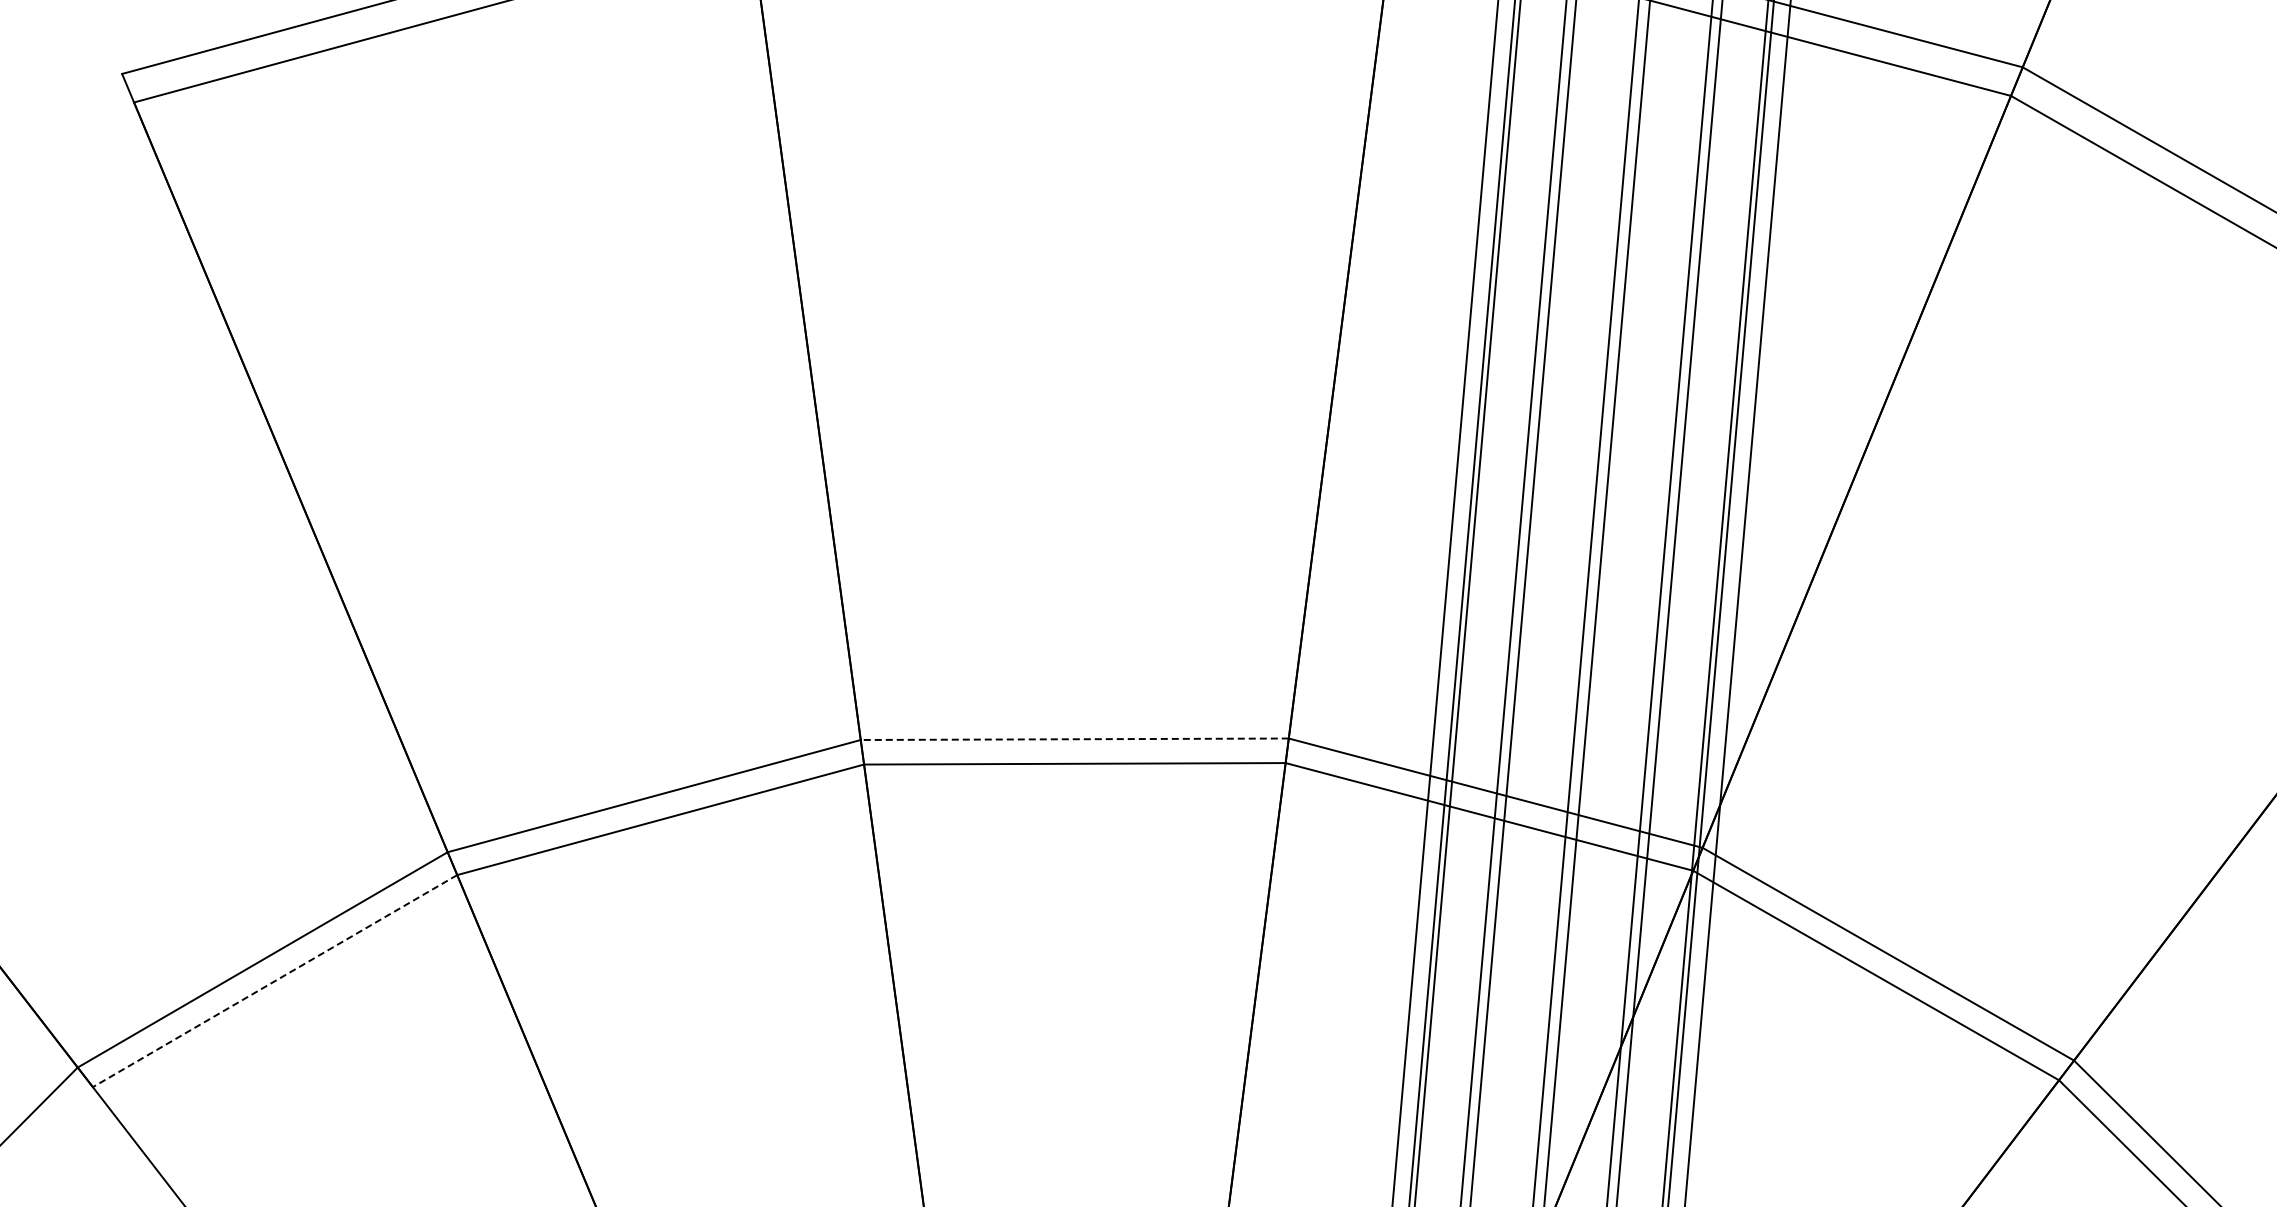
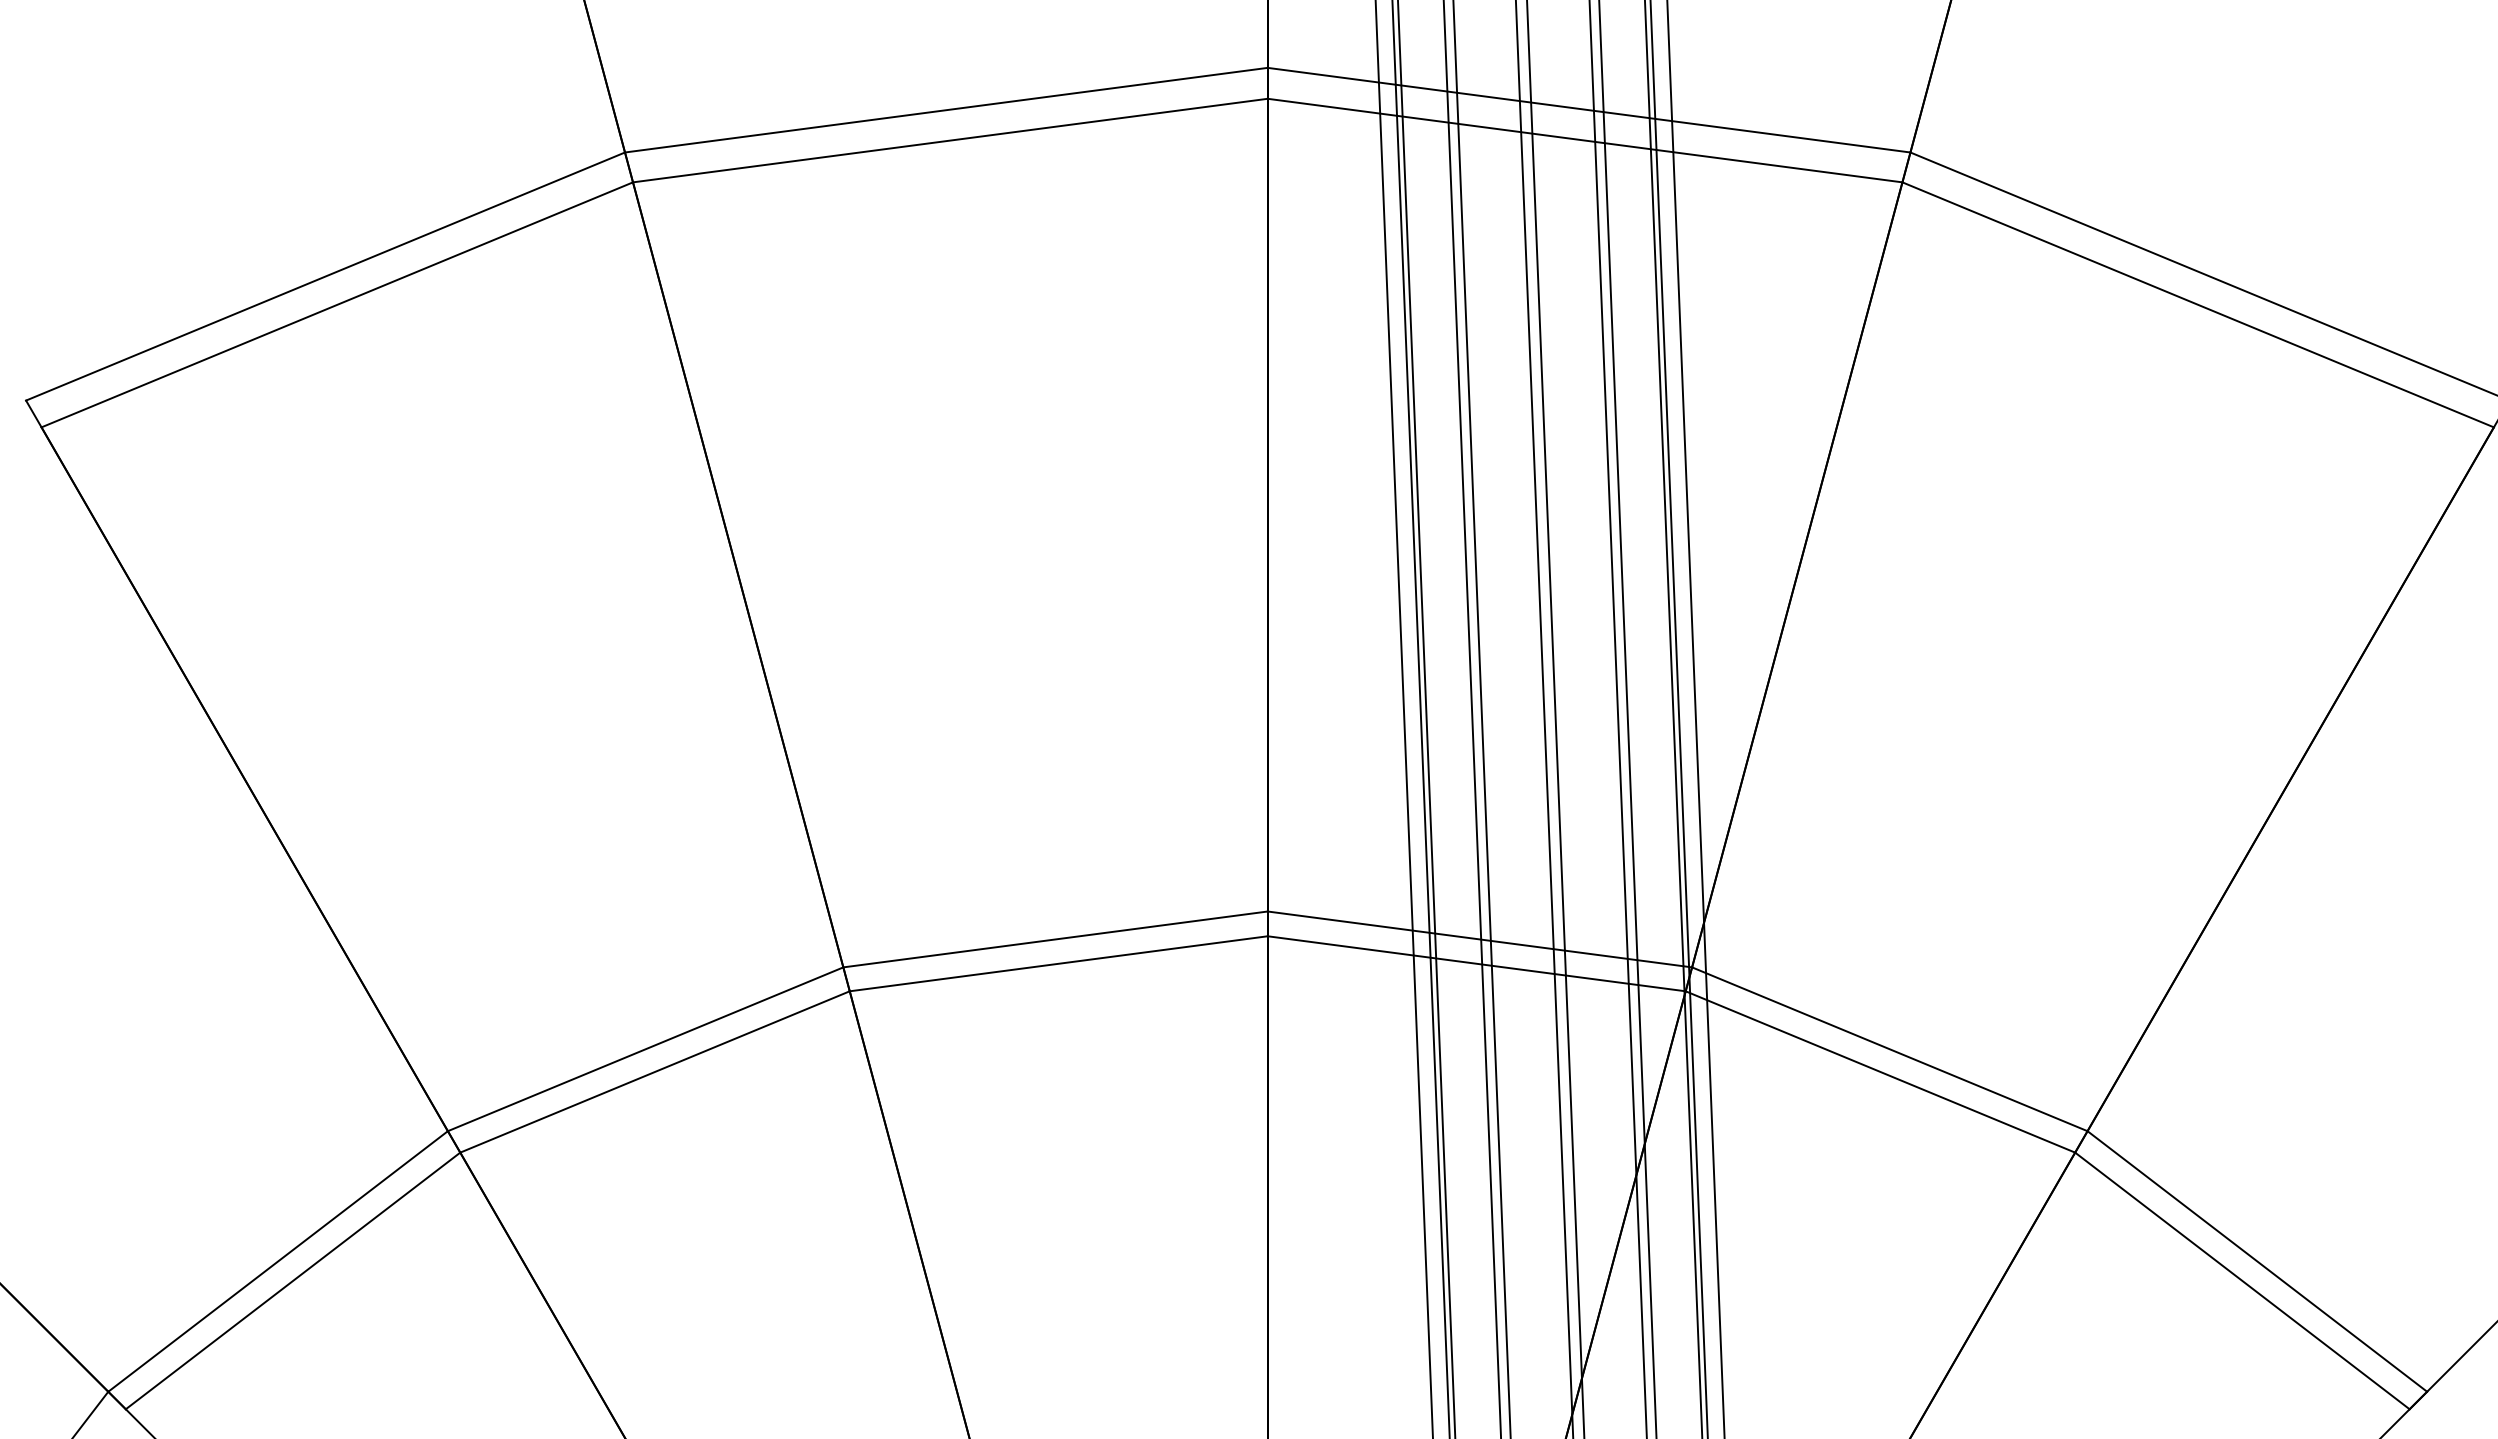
line: (1074, 739) -> (1055, 939), dashed -> solid
line: (275, 980) -> (293, 1280), dashed -> solid

